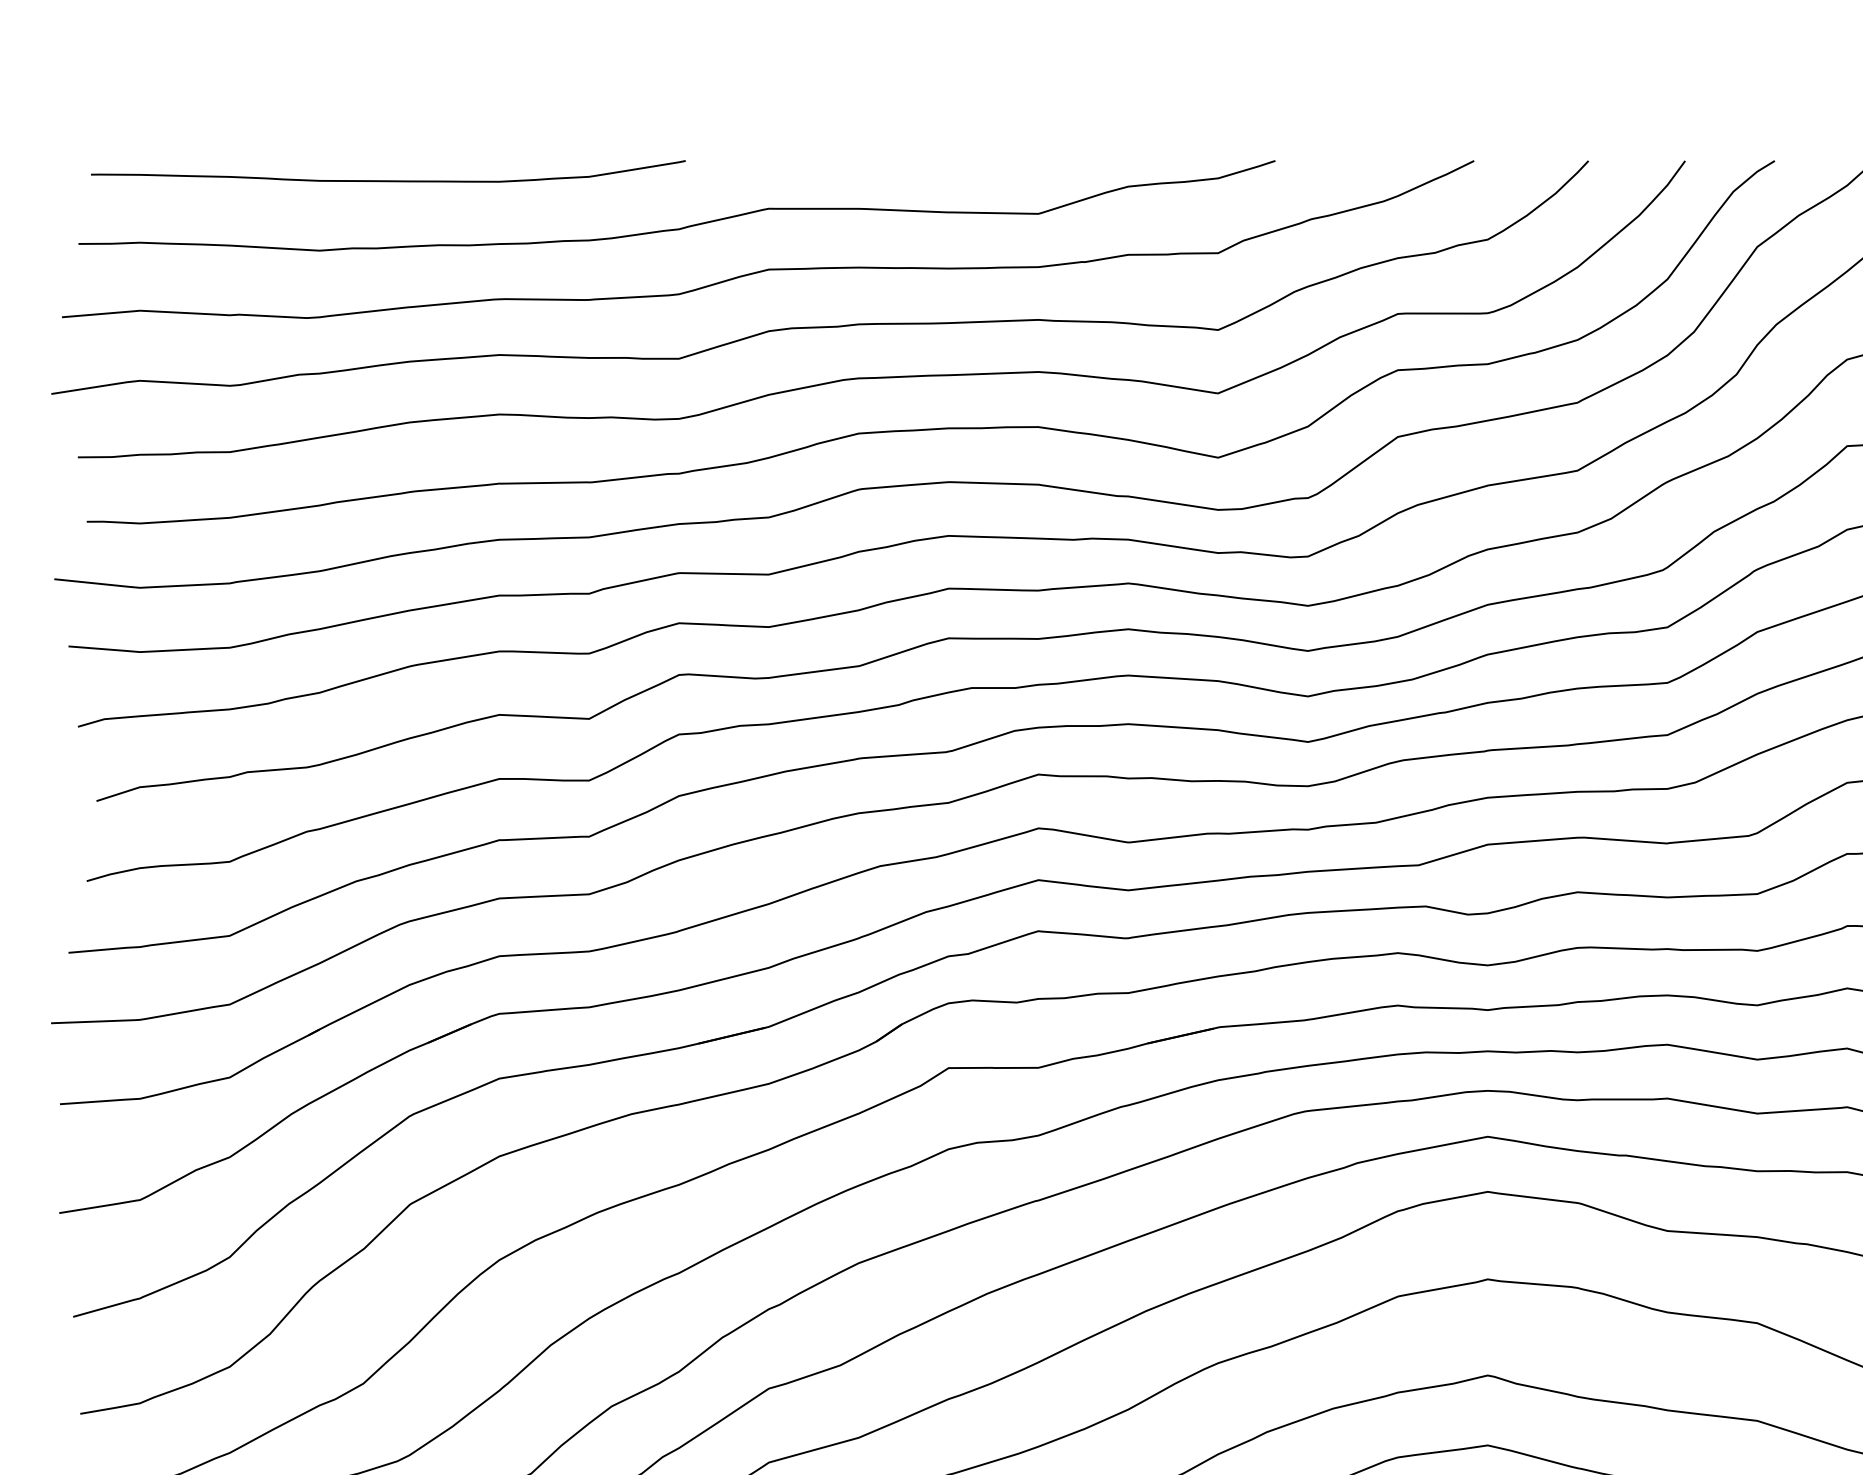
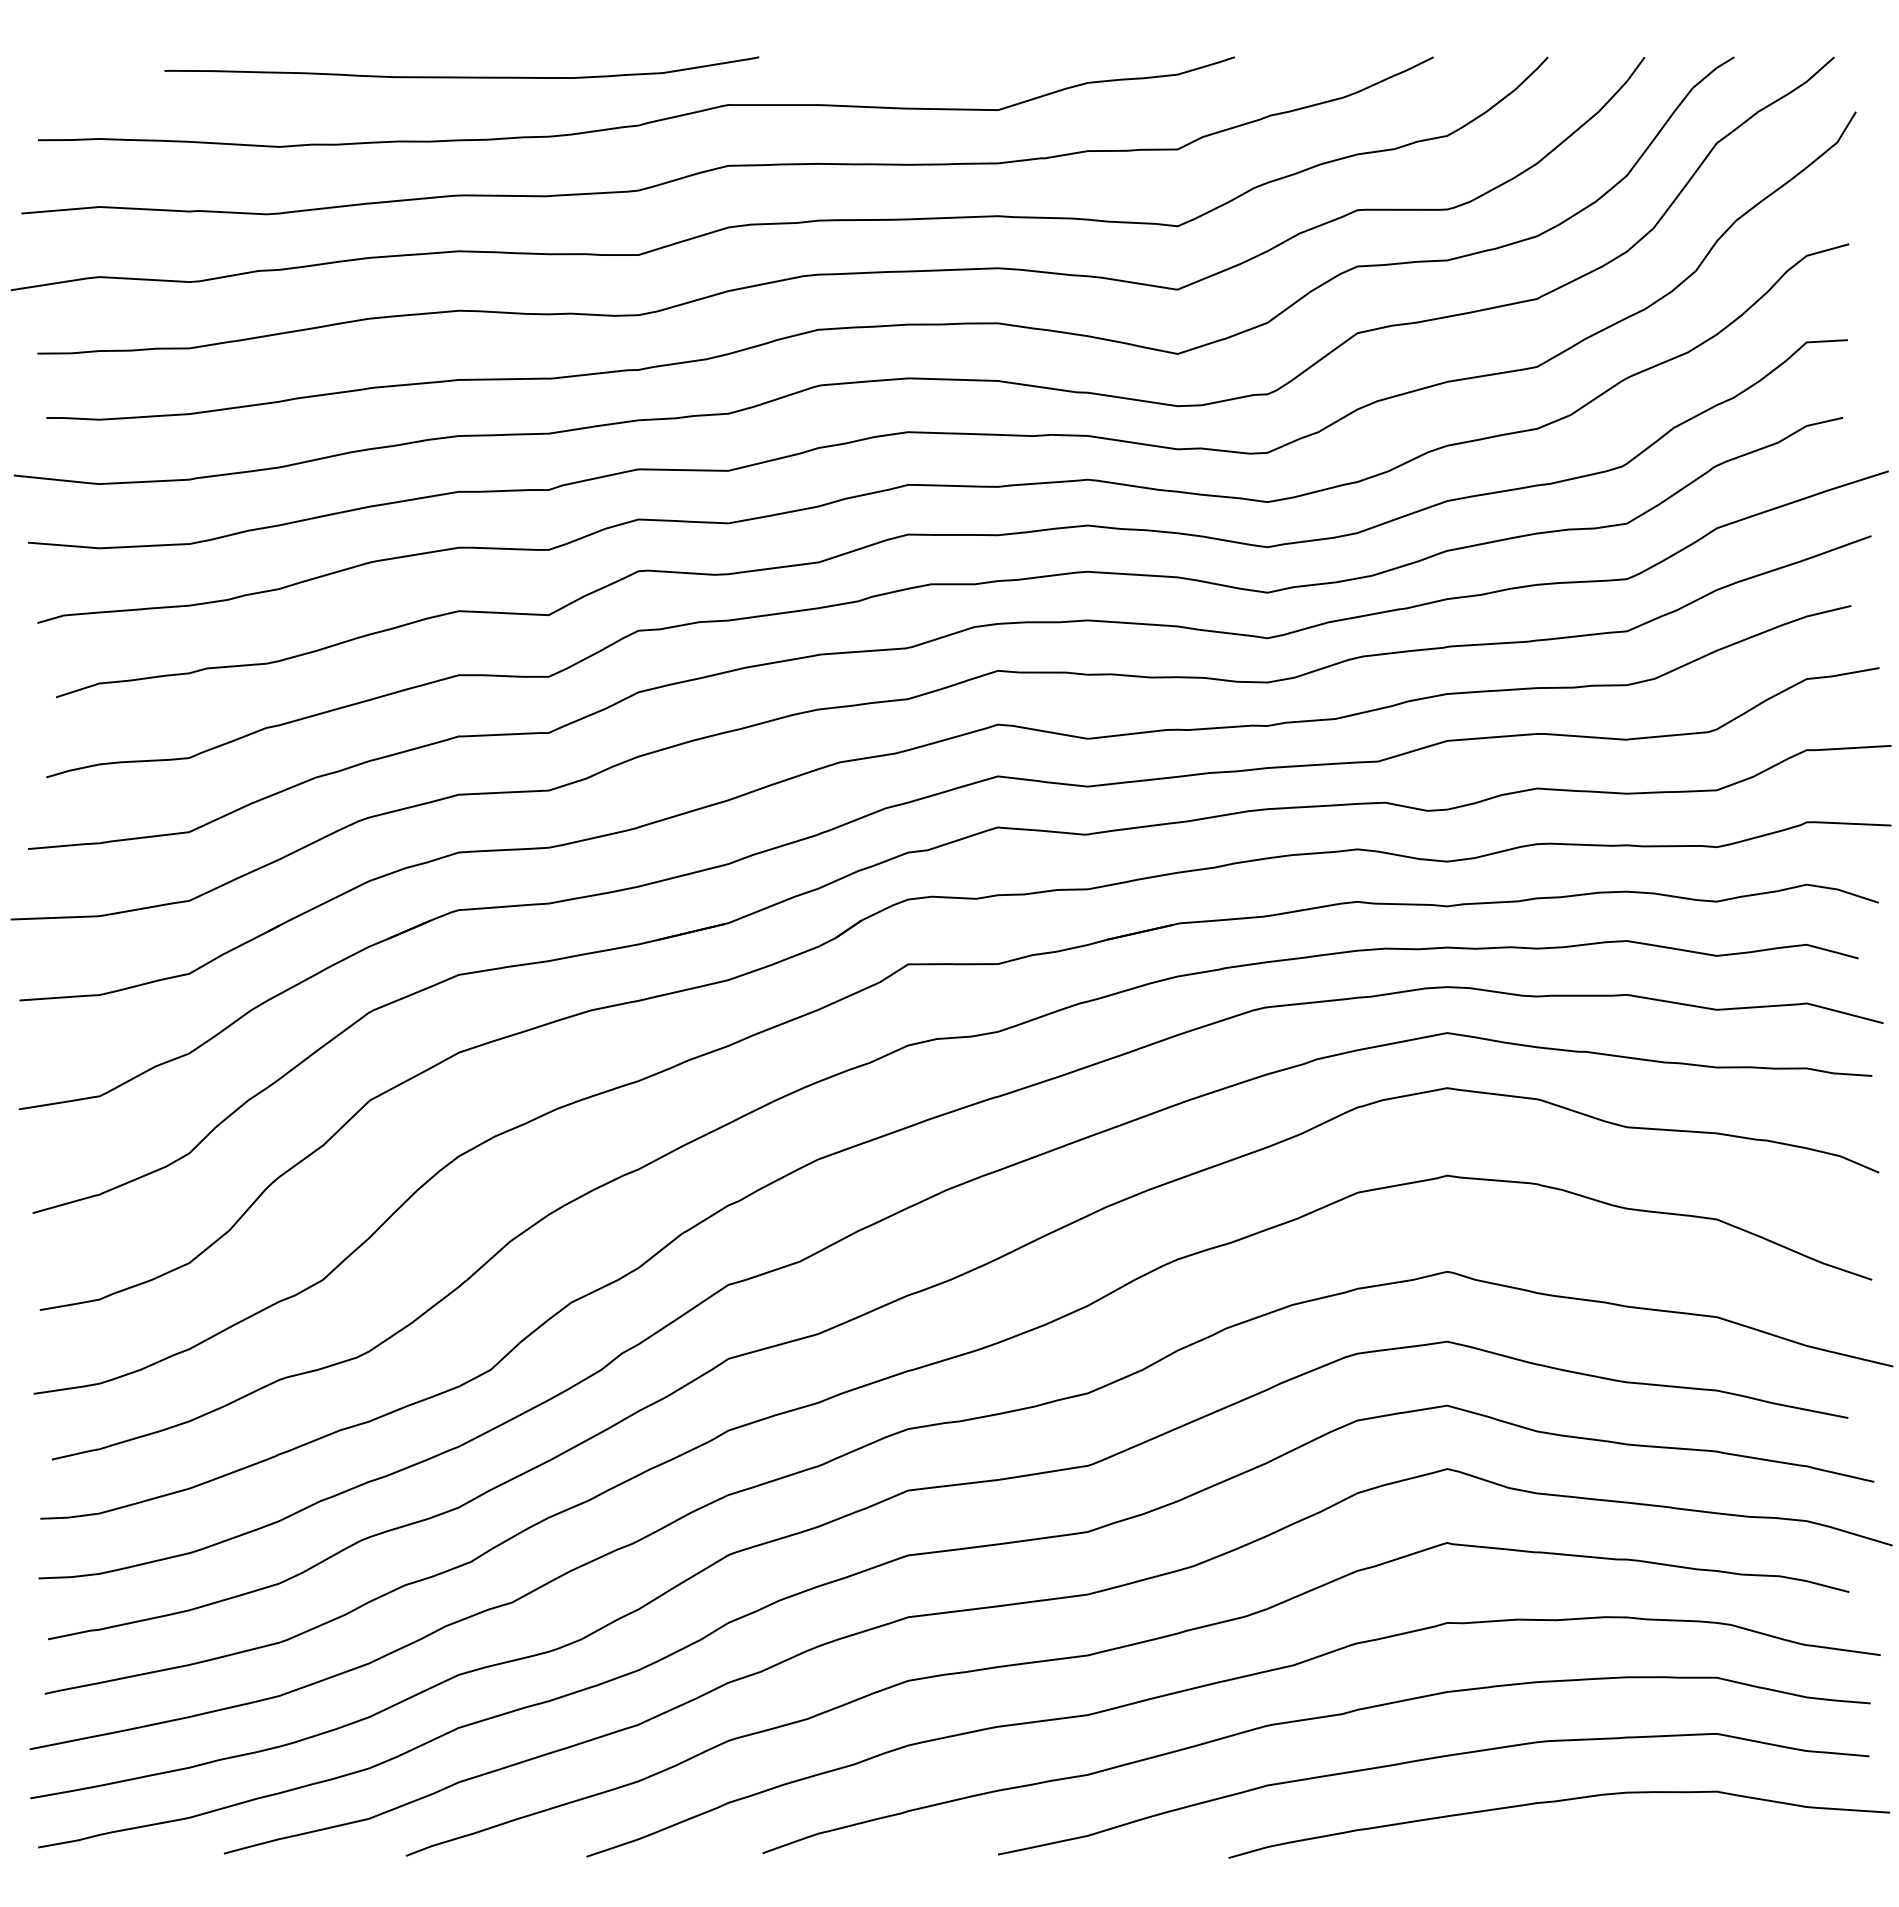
curve: (387, 180) -> (461, 76), moved

